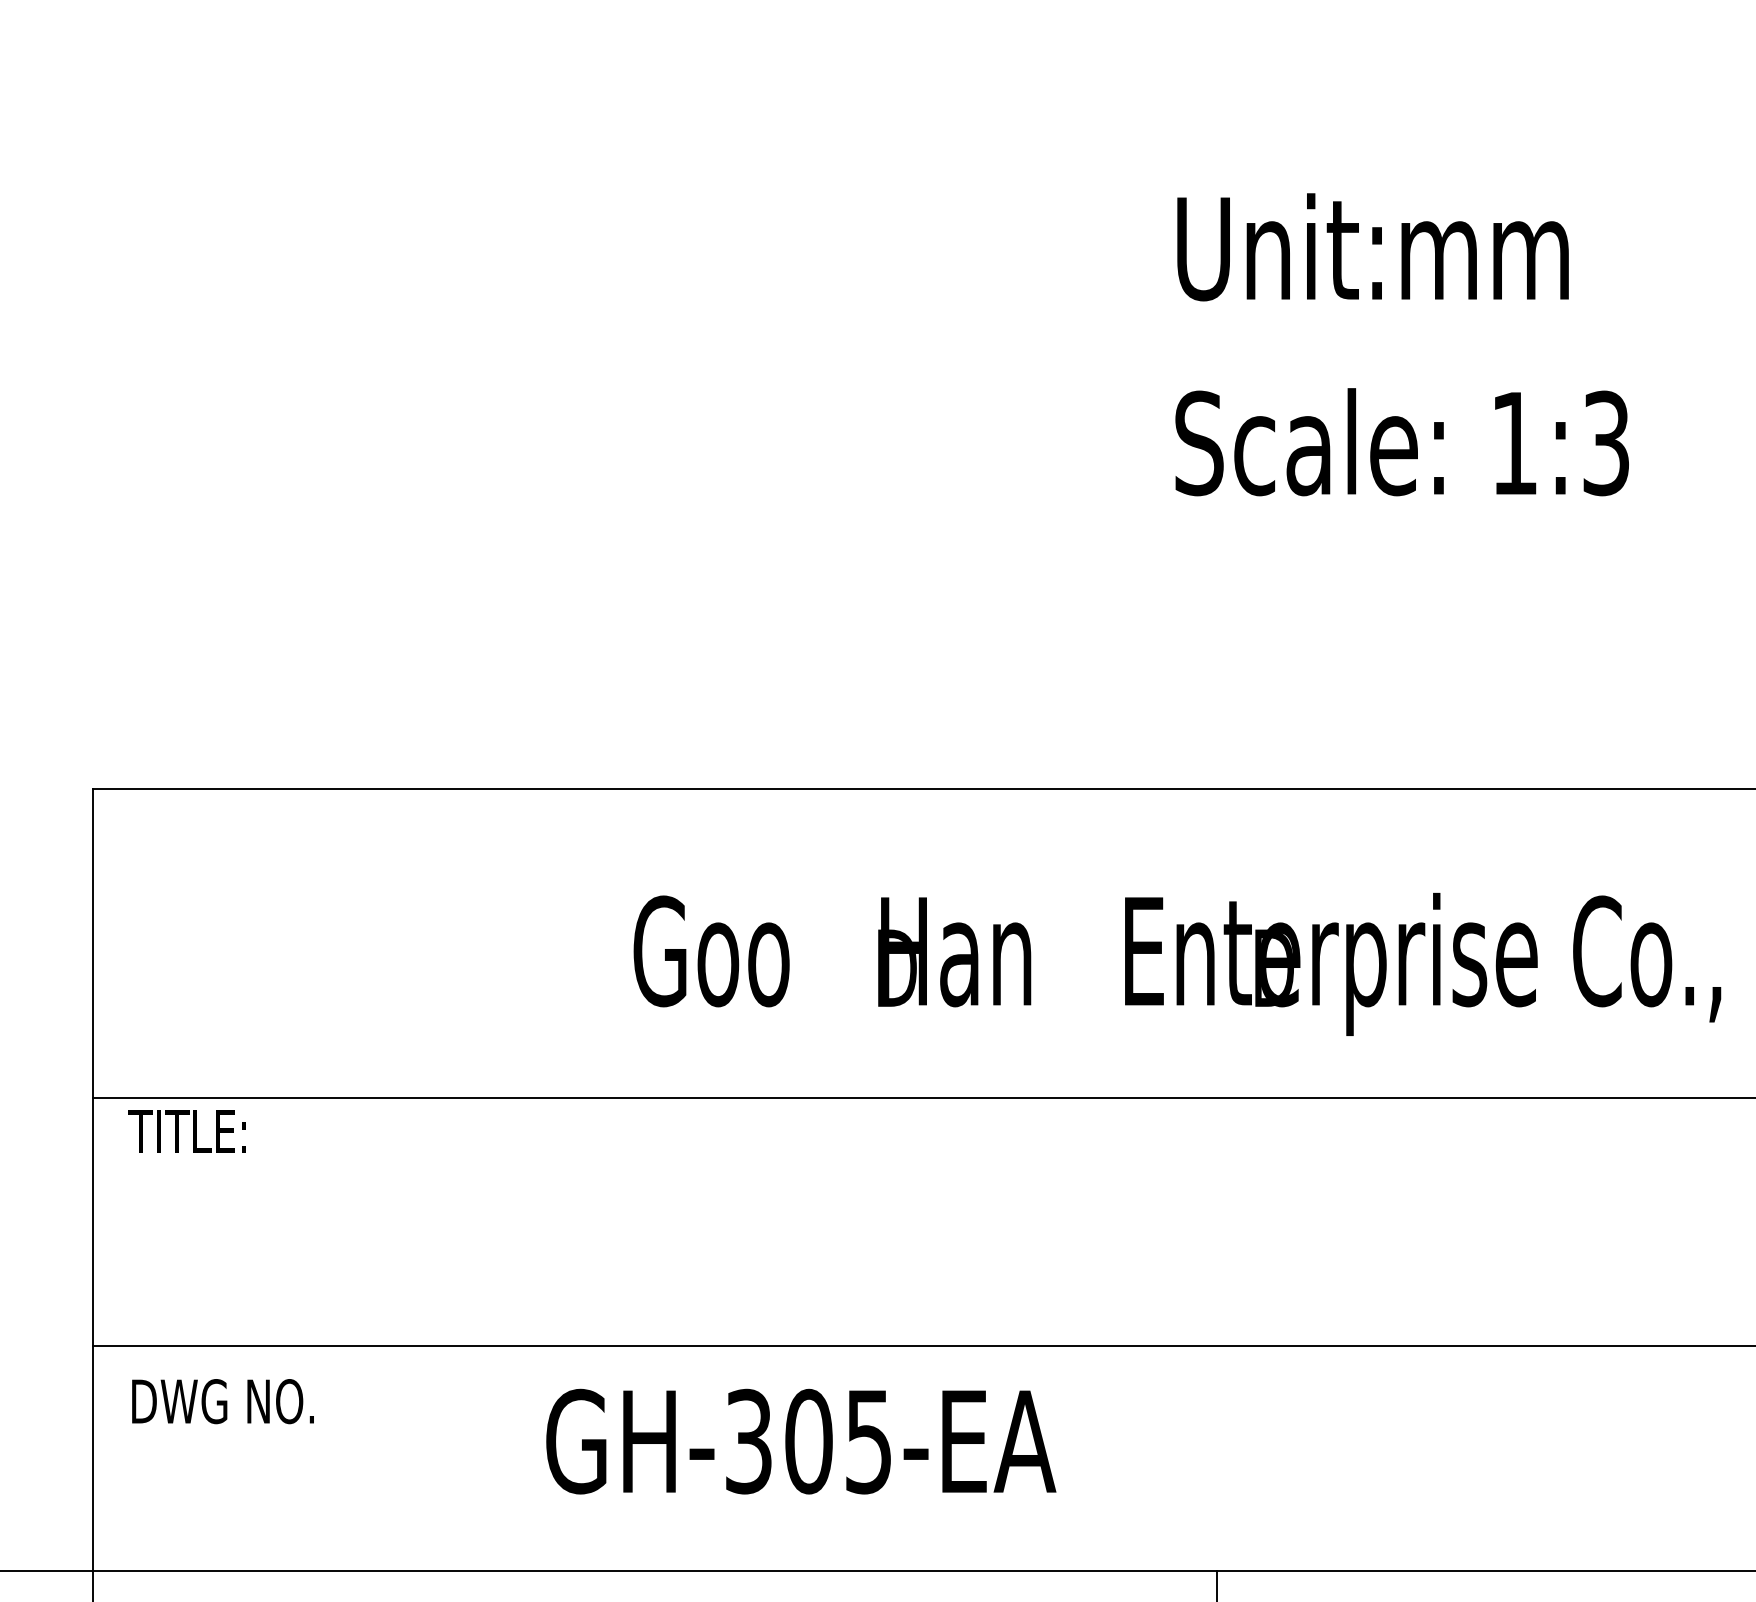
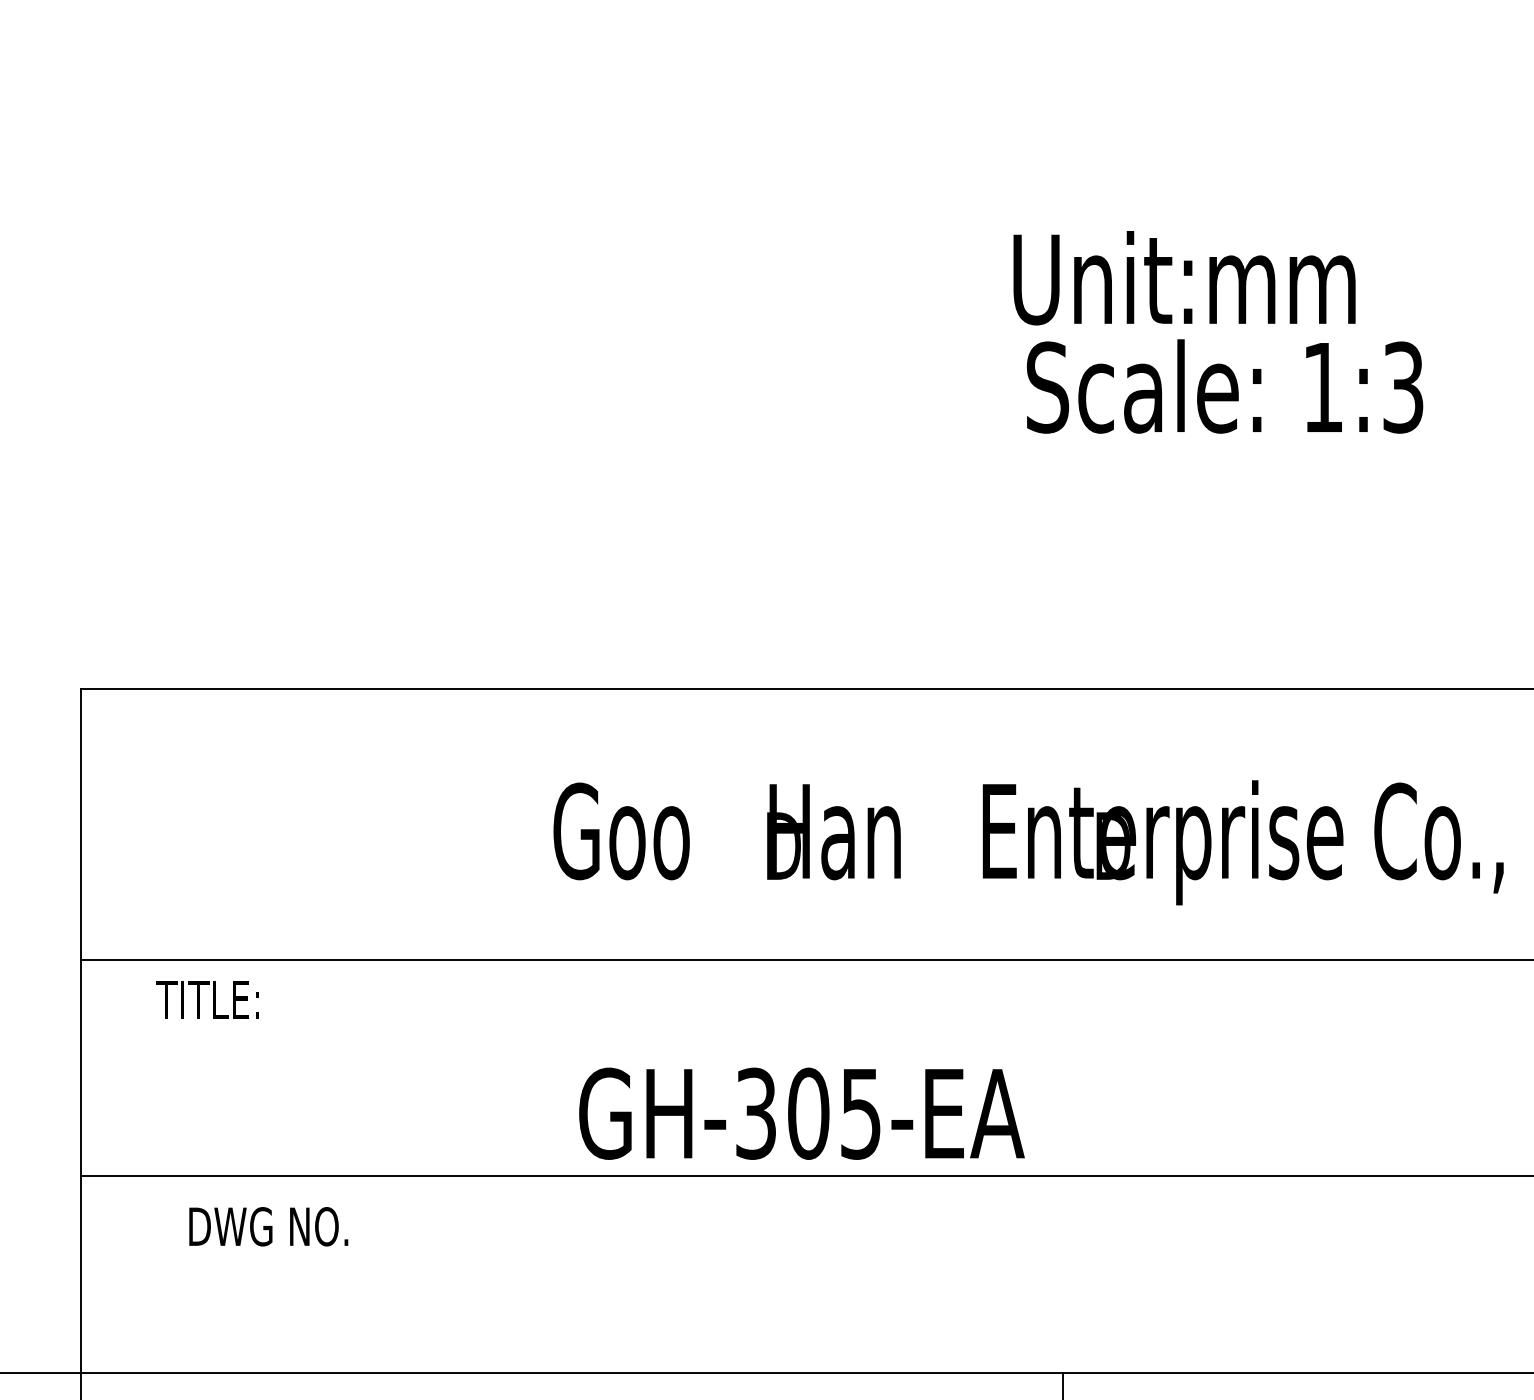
text: (1372, 247) -> (1184, 278), moved
text: (187, 1131) -> (207, 999), moved
text: (222, 1401) -> (268, 1226), moved
text: (800, 1441) -> (801, 1113), moved

